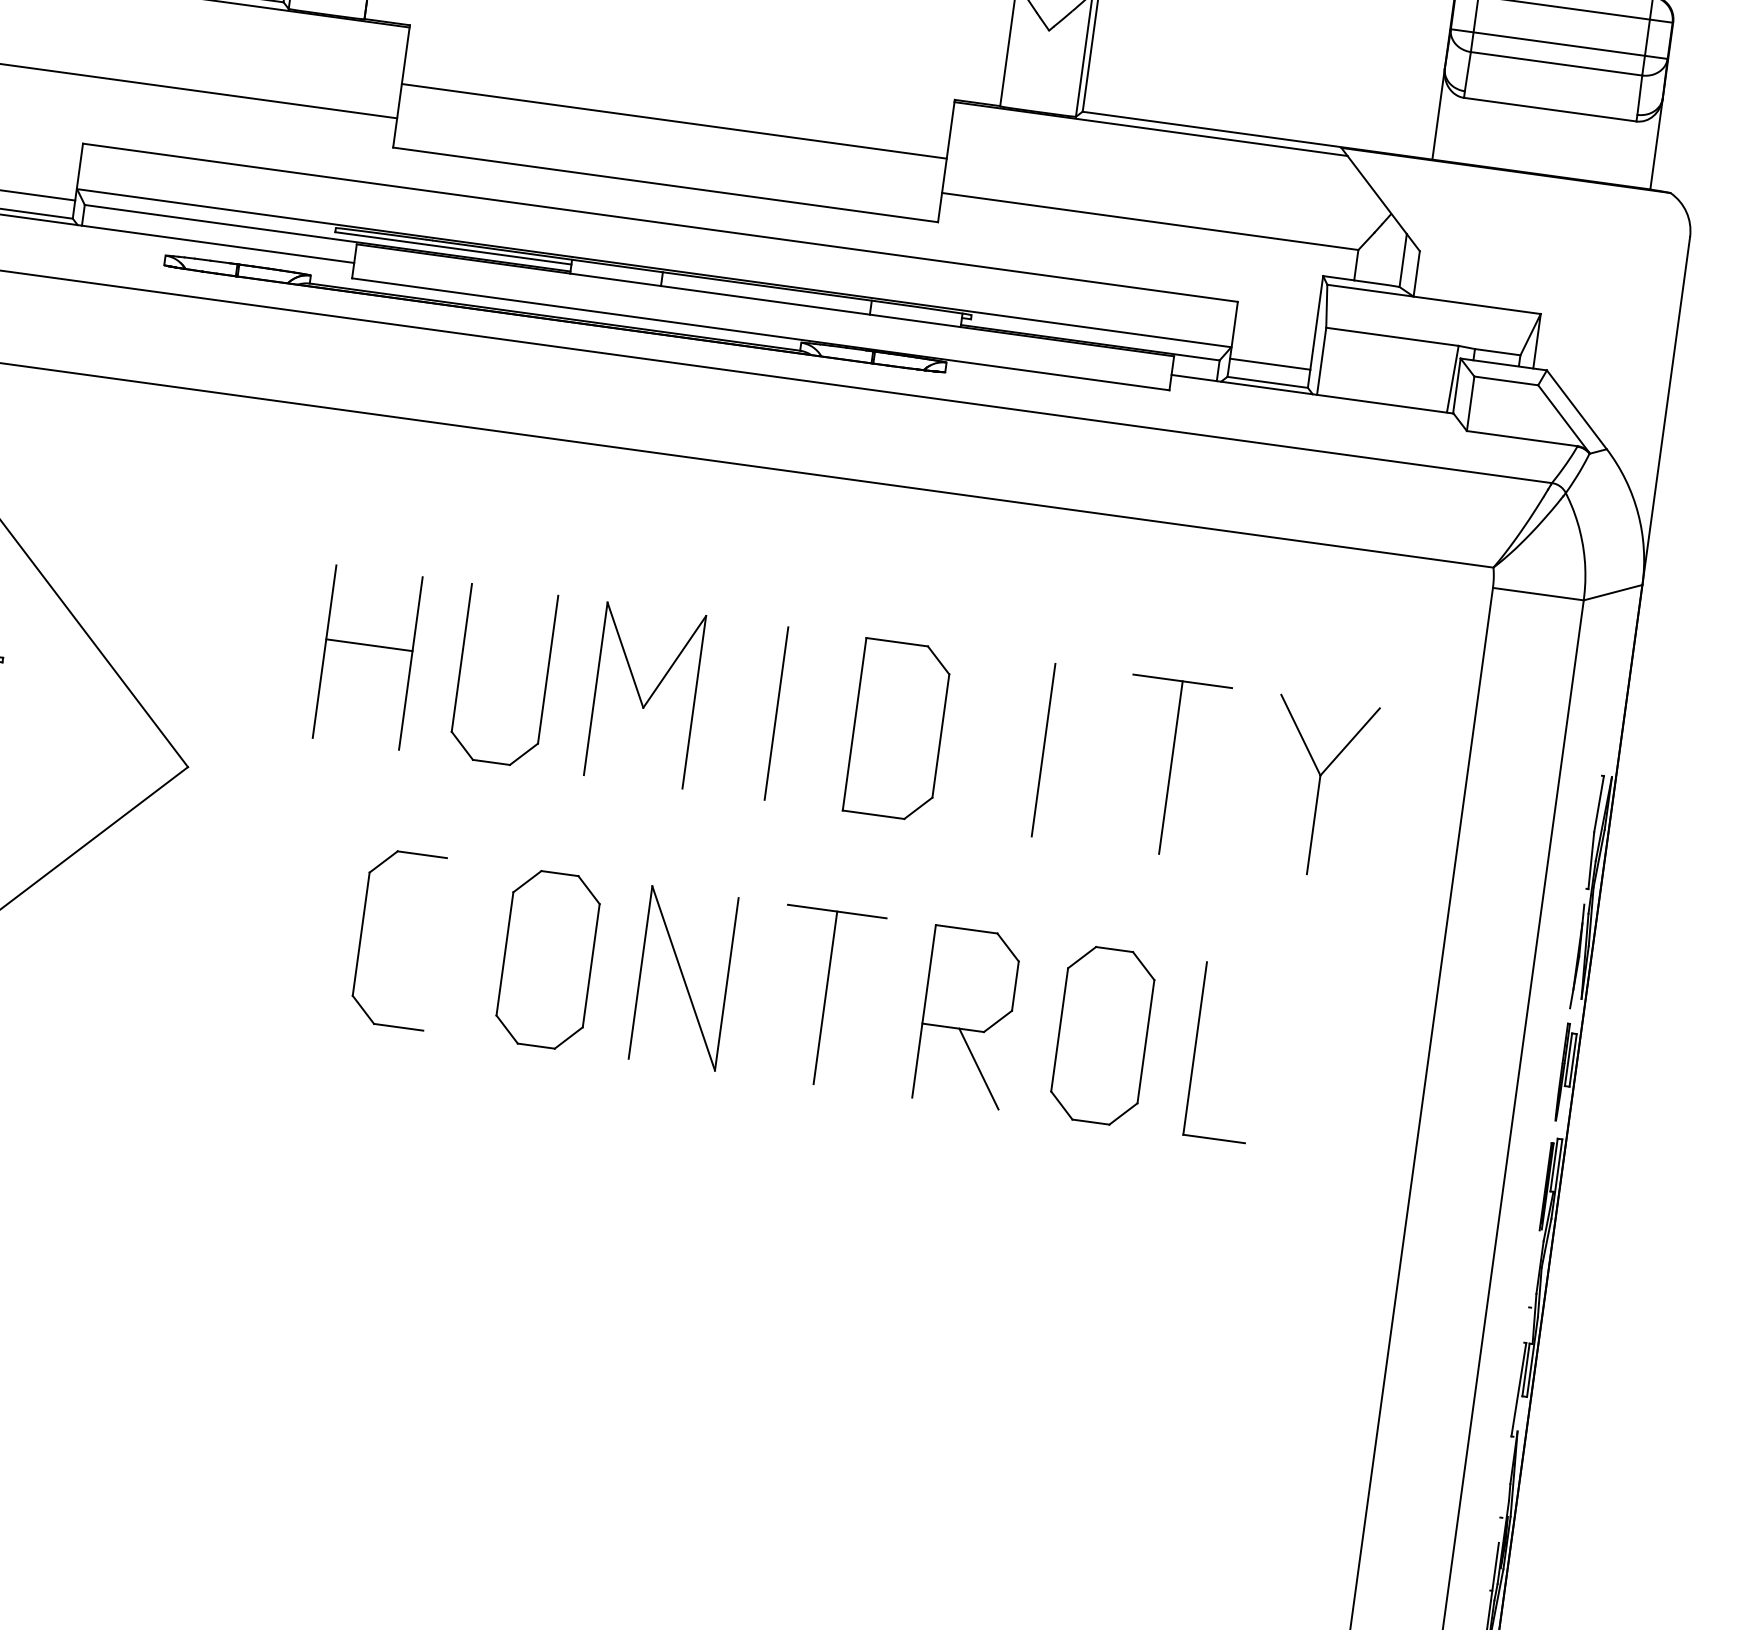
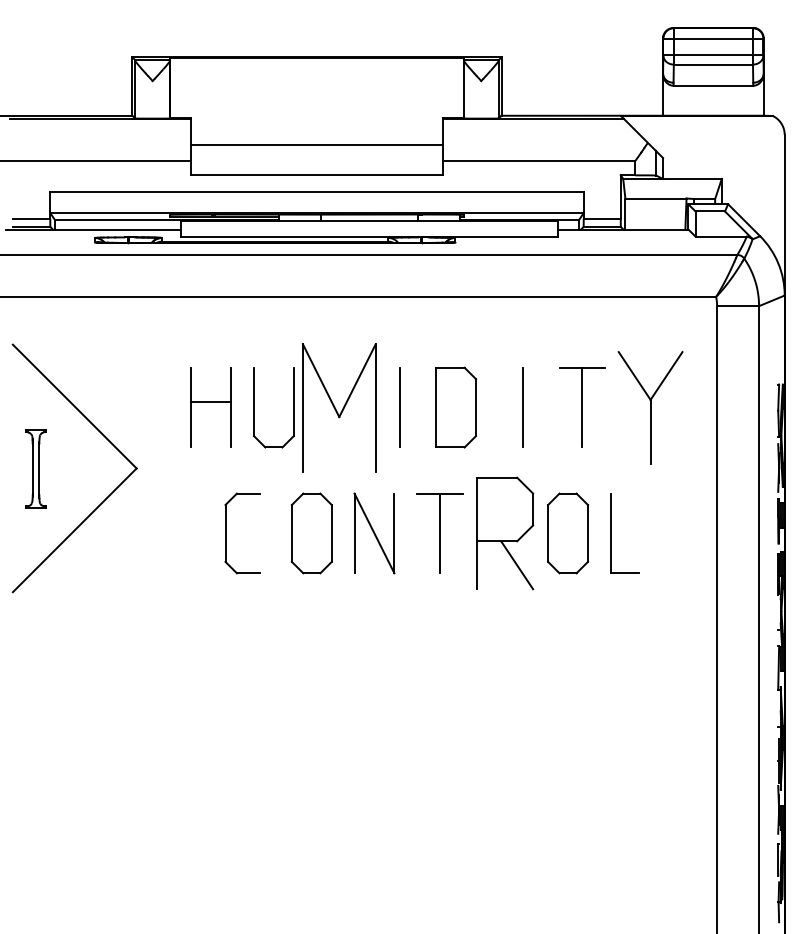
part: (645, 693) -> (339, 406), size x1.6
part: (1318, 785) -> (650, 406), size x1.4
part: (967, 1017) -> (505, 533), size x1.4

